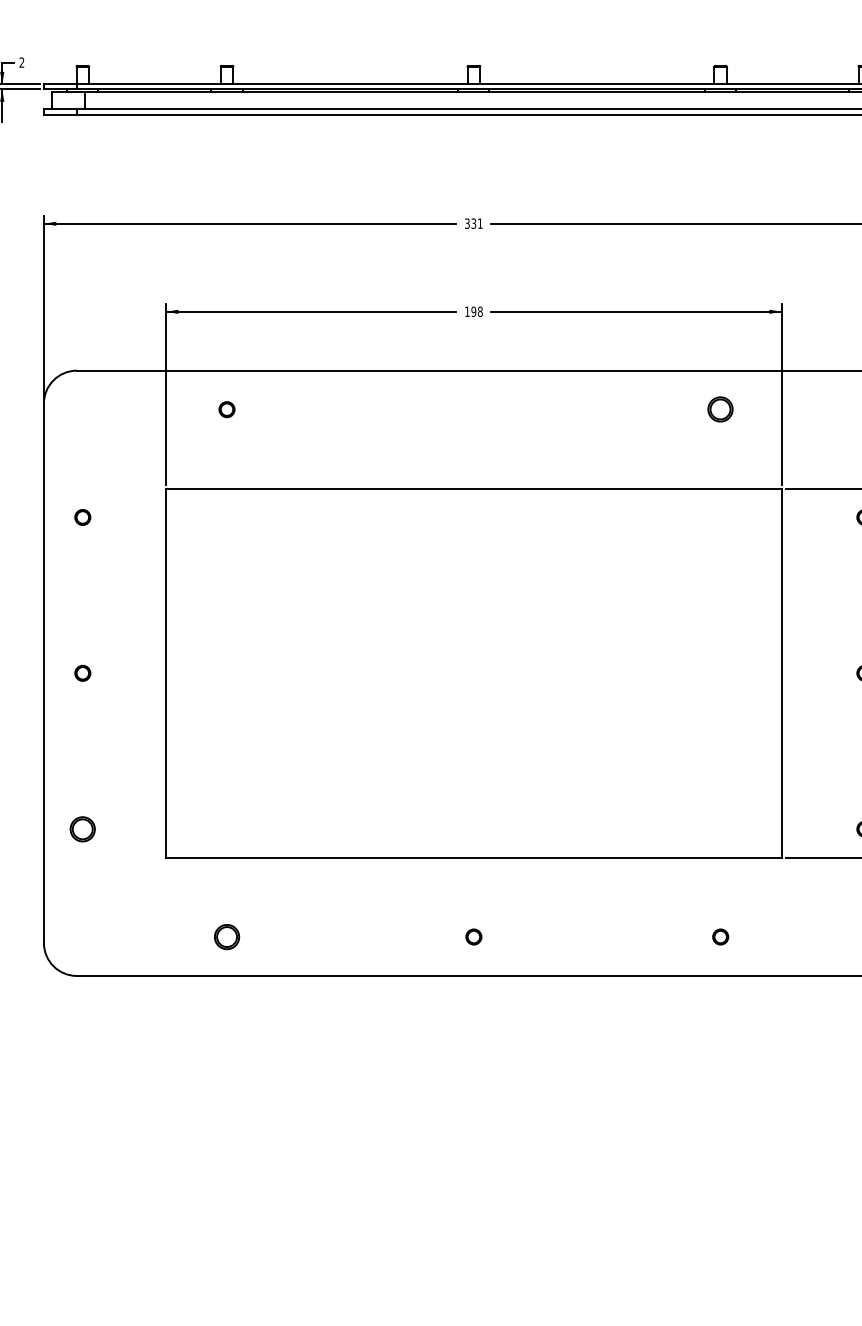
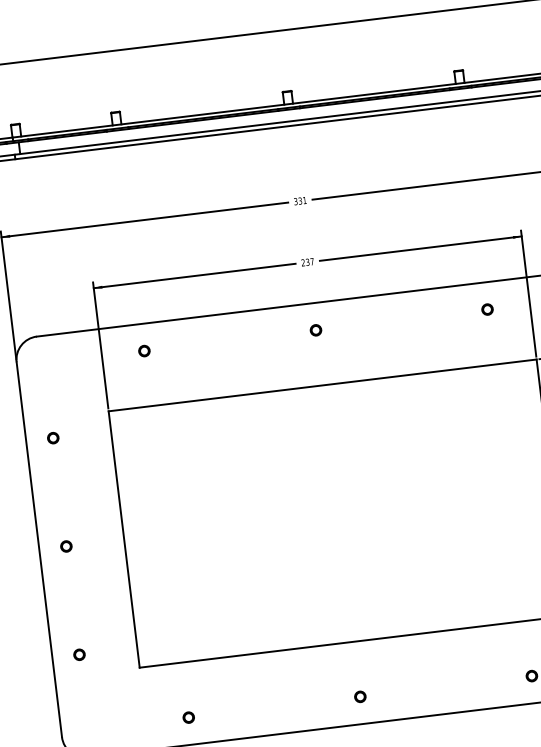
text: (473, 311) -> (307, 262), 198 -> 237
circle: (473, 409) -> (315, 330), added
part: (720, 409) -> (487, 309), size x0.62
circle: (82, 828) -> (79, 654), size x0.62
circle: (226, 936) -> (188, 717), size x0.62

